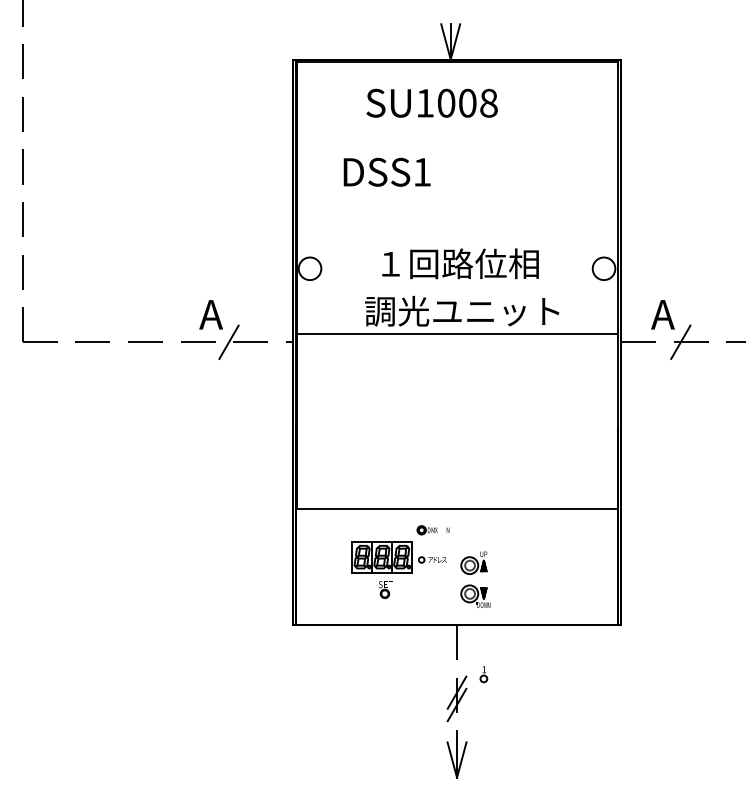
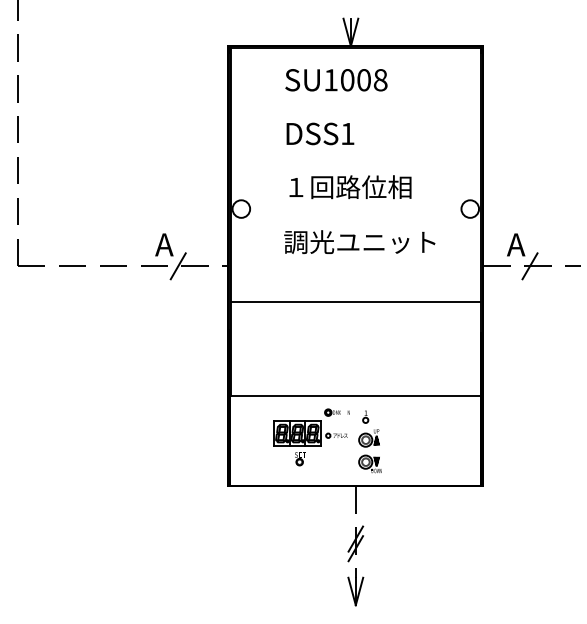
text: (387, 171) -> (320, 133), moved
text: (460, 264) -> (350, 187), moved
line: (456, 333) -> (355, 301), moved
part: (483, 673) -> (365, 416), moved

